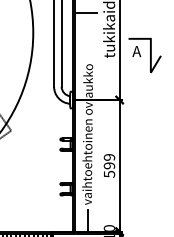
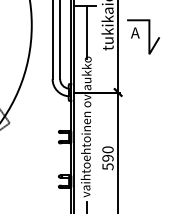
line: (88, 39) -> (87, 31), added
part: (144, 55) -> (143, 36), moved
text: (109, 157) -> (108, 149), 599 -> 590

